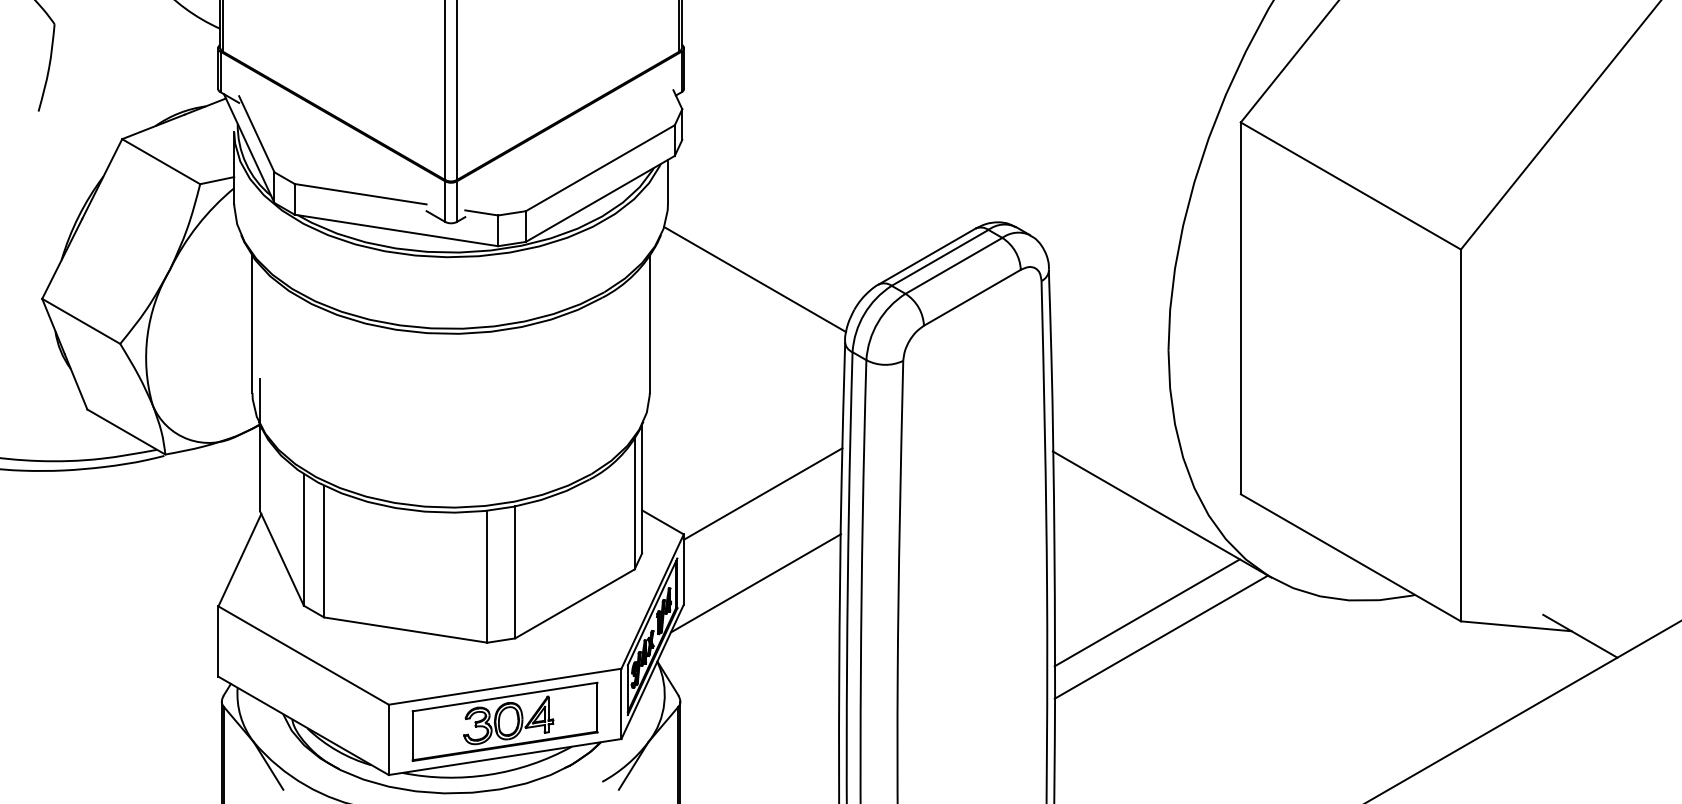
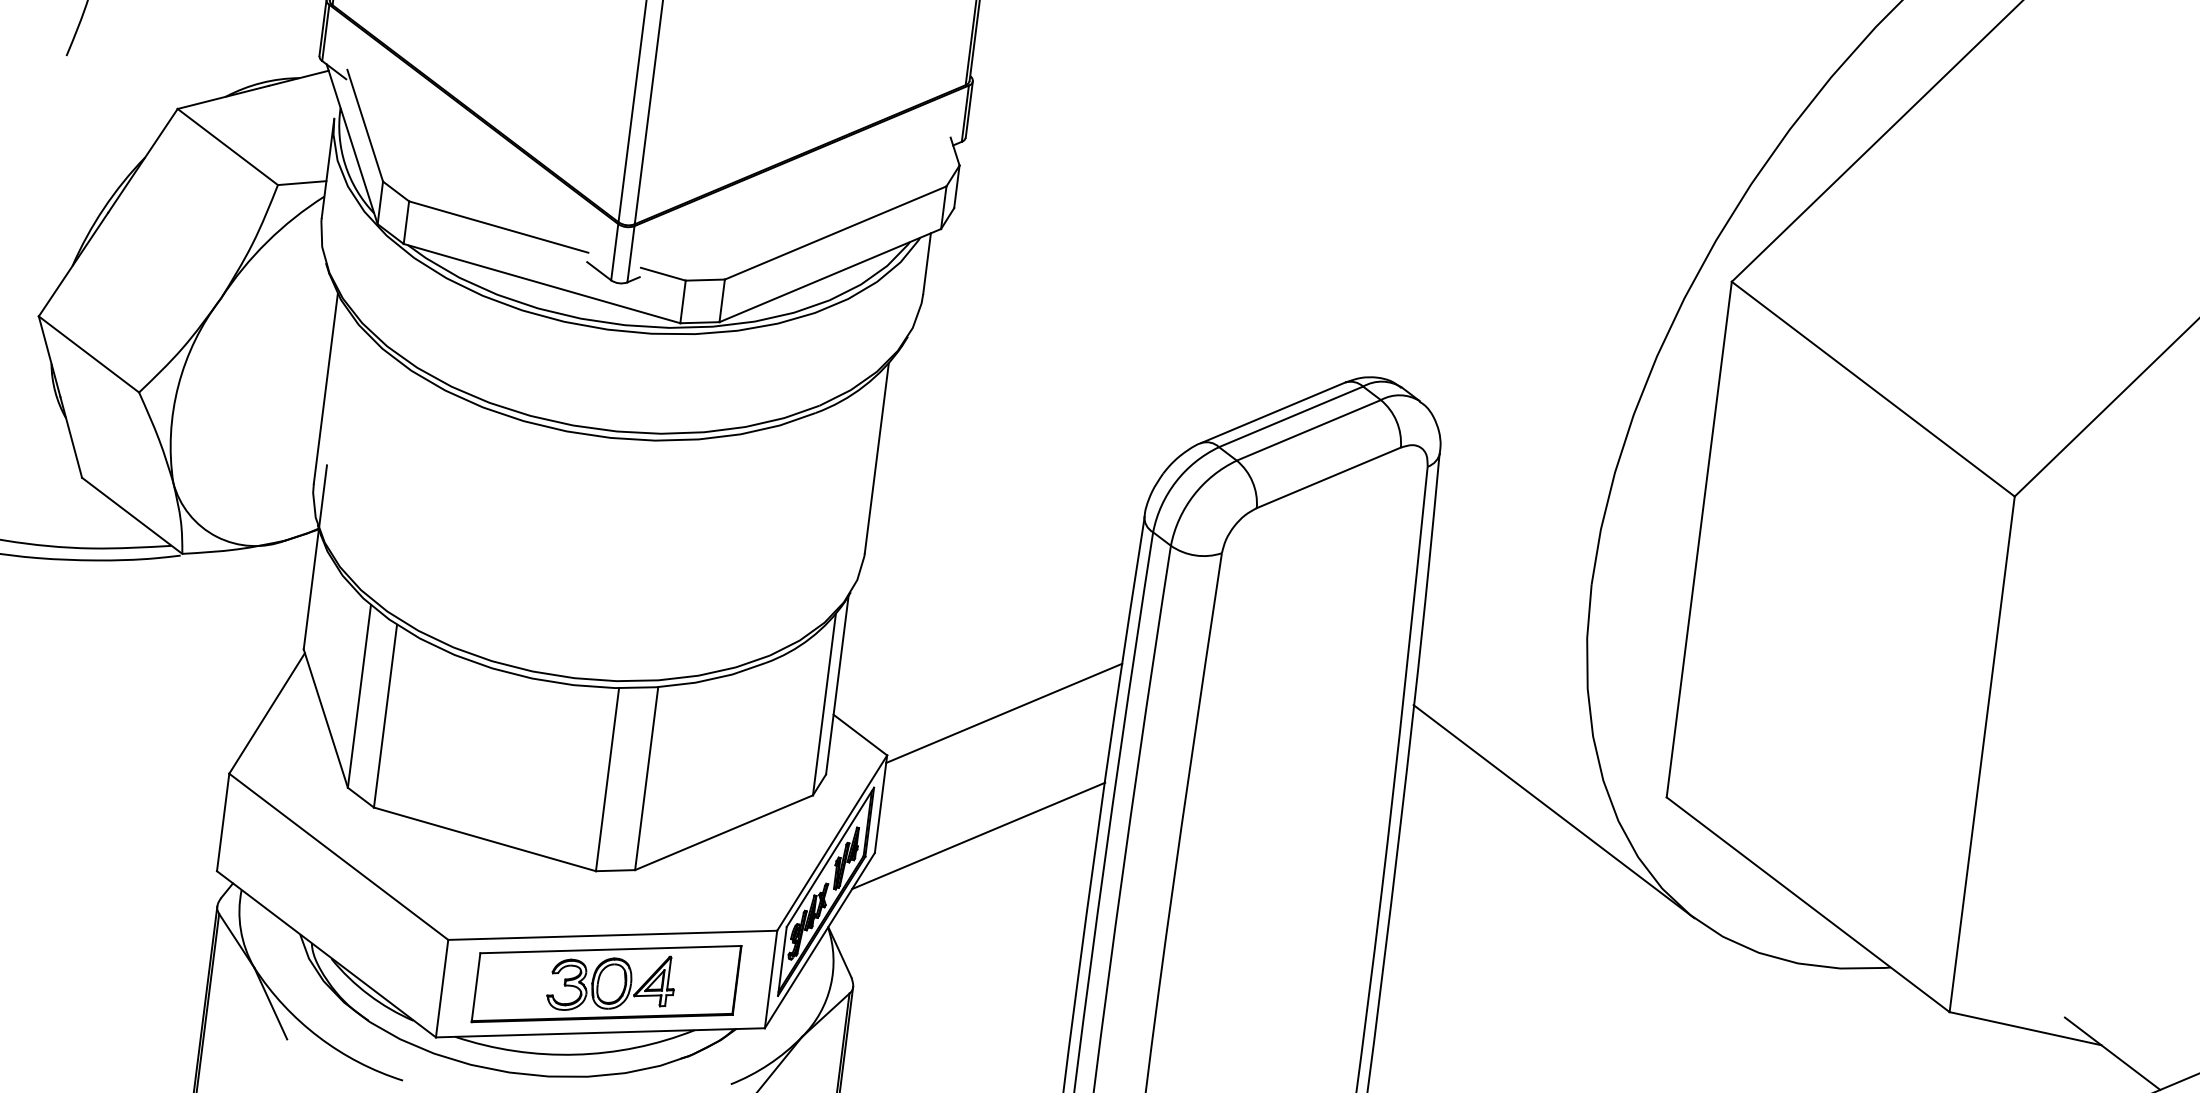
line: (755, 279) -> (1031, 414), removed
line: (1146, 612) -> (1515, 944), removed
line: (1161, 636) -> (1531, 980), removed

